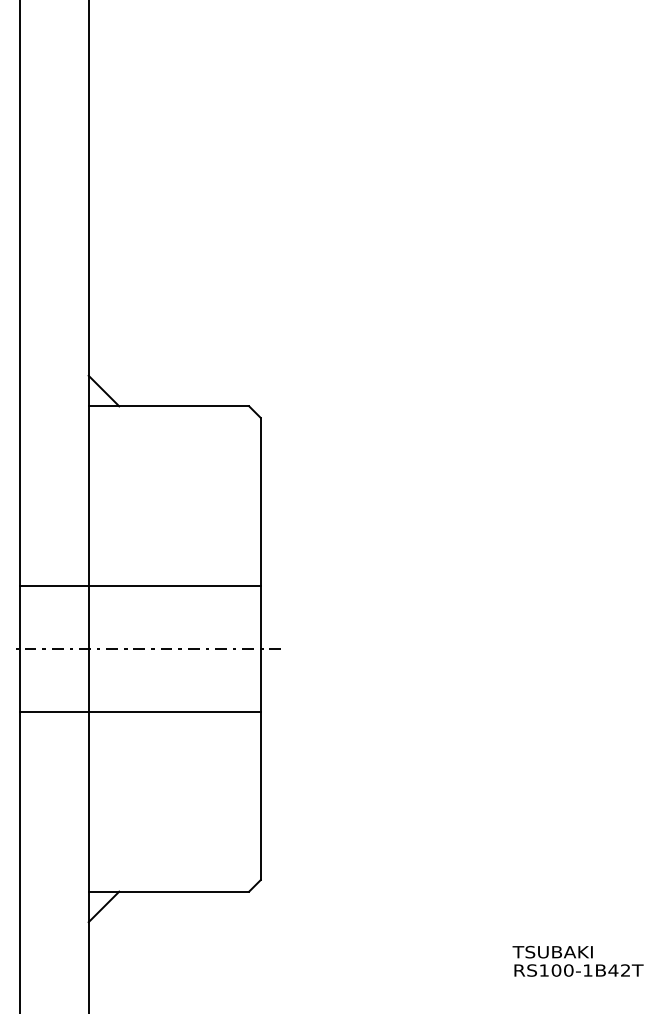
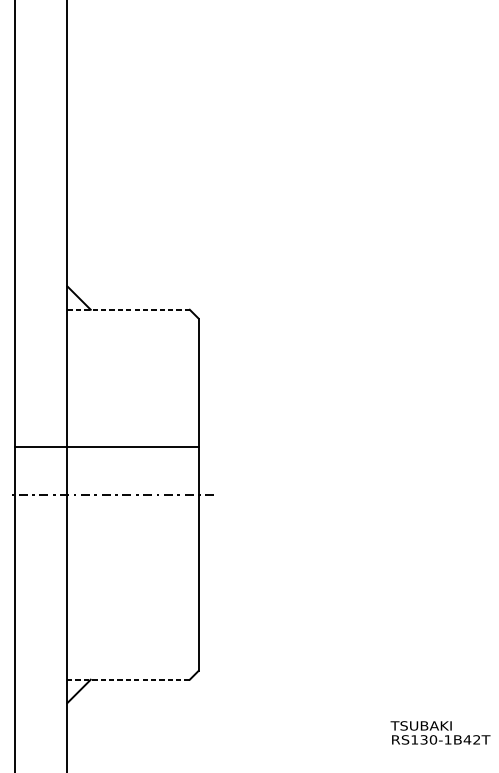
line: (169, 406) -> (129, 309), solid -> dashed
line: (139, 712) -> (106, 543), removed
line: (168, 891) -> (128, 679), solid -> dashed
text: (556, 970) -> (424, 739), RS100-1B42T -> RS130-1B42T

